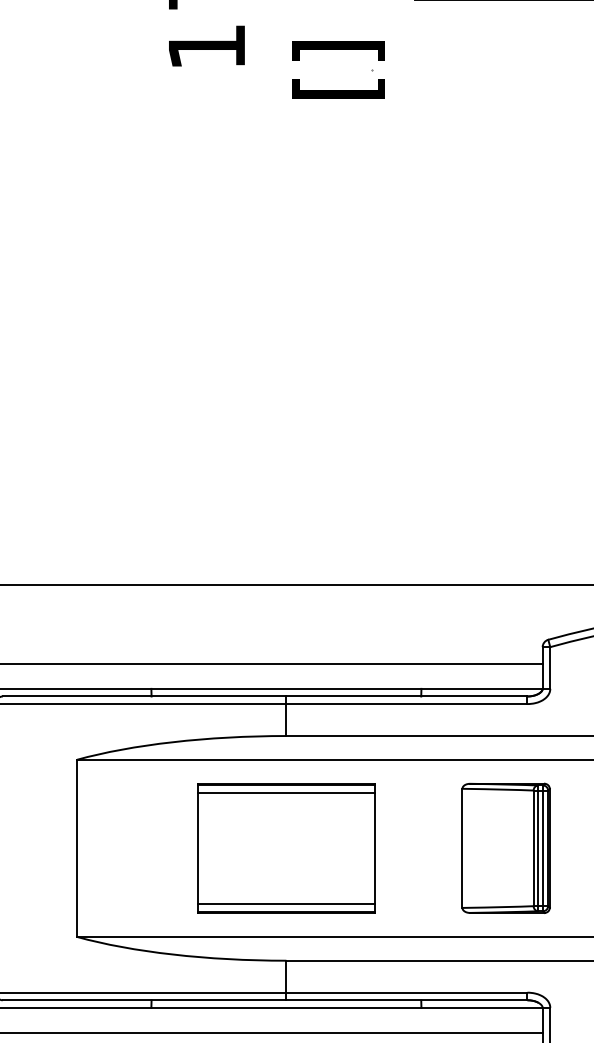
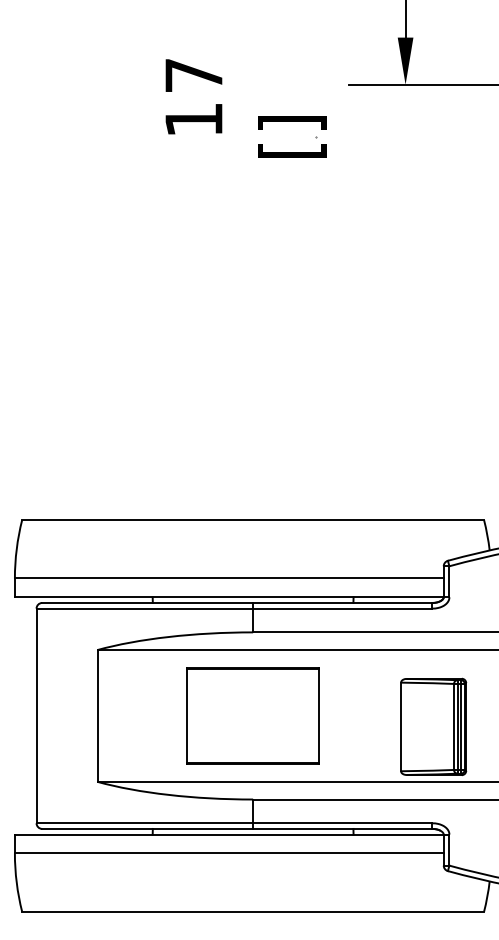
line: (286, 792) -> (253, 674), removed
part: (506, 847) -> (433, 726), moved
line: (286, 904) -> (253, 757), removed

